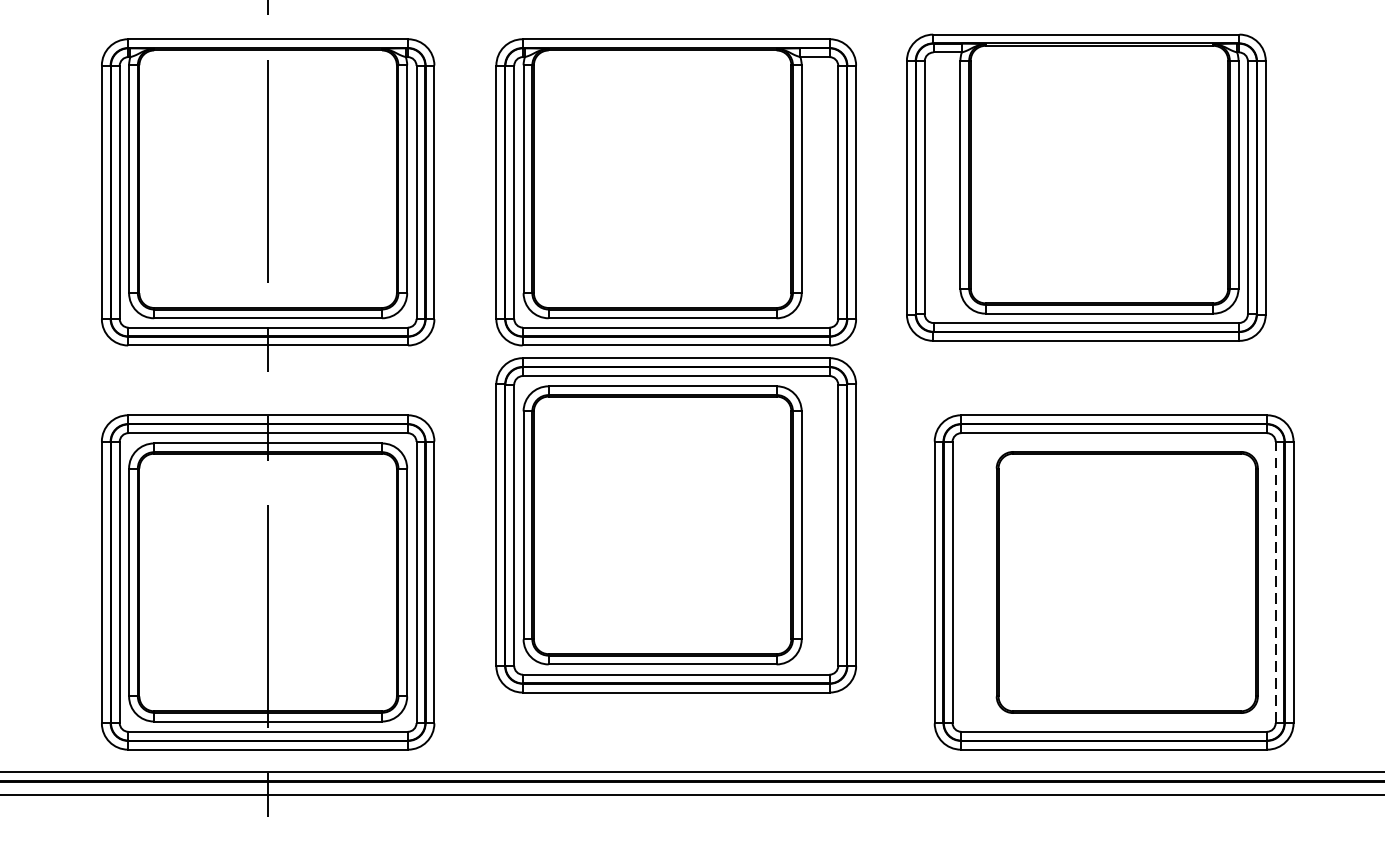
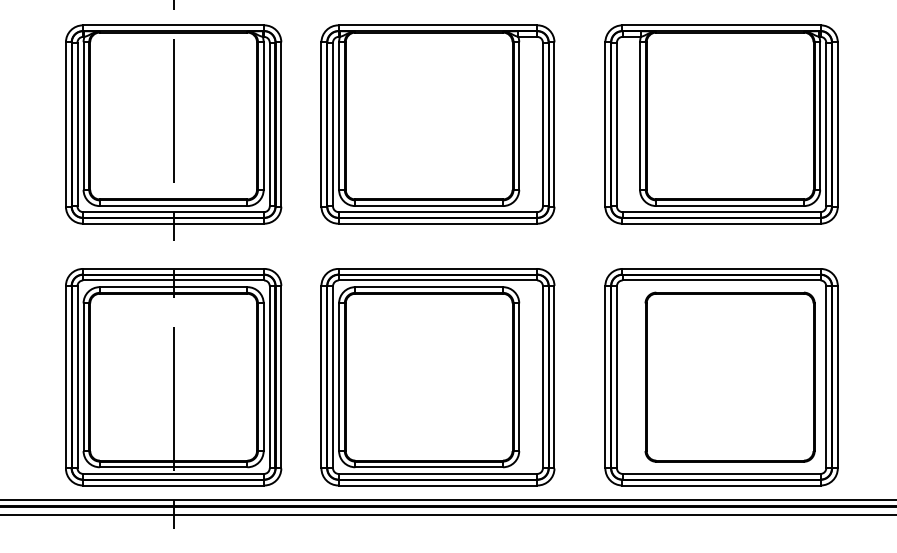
part: (1086, 187) -> (721, 124), moved
part: (675, 525) -> (437, 377), moved
line: (1276, 581) -> (826, 376), dashed -> solid

